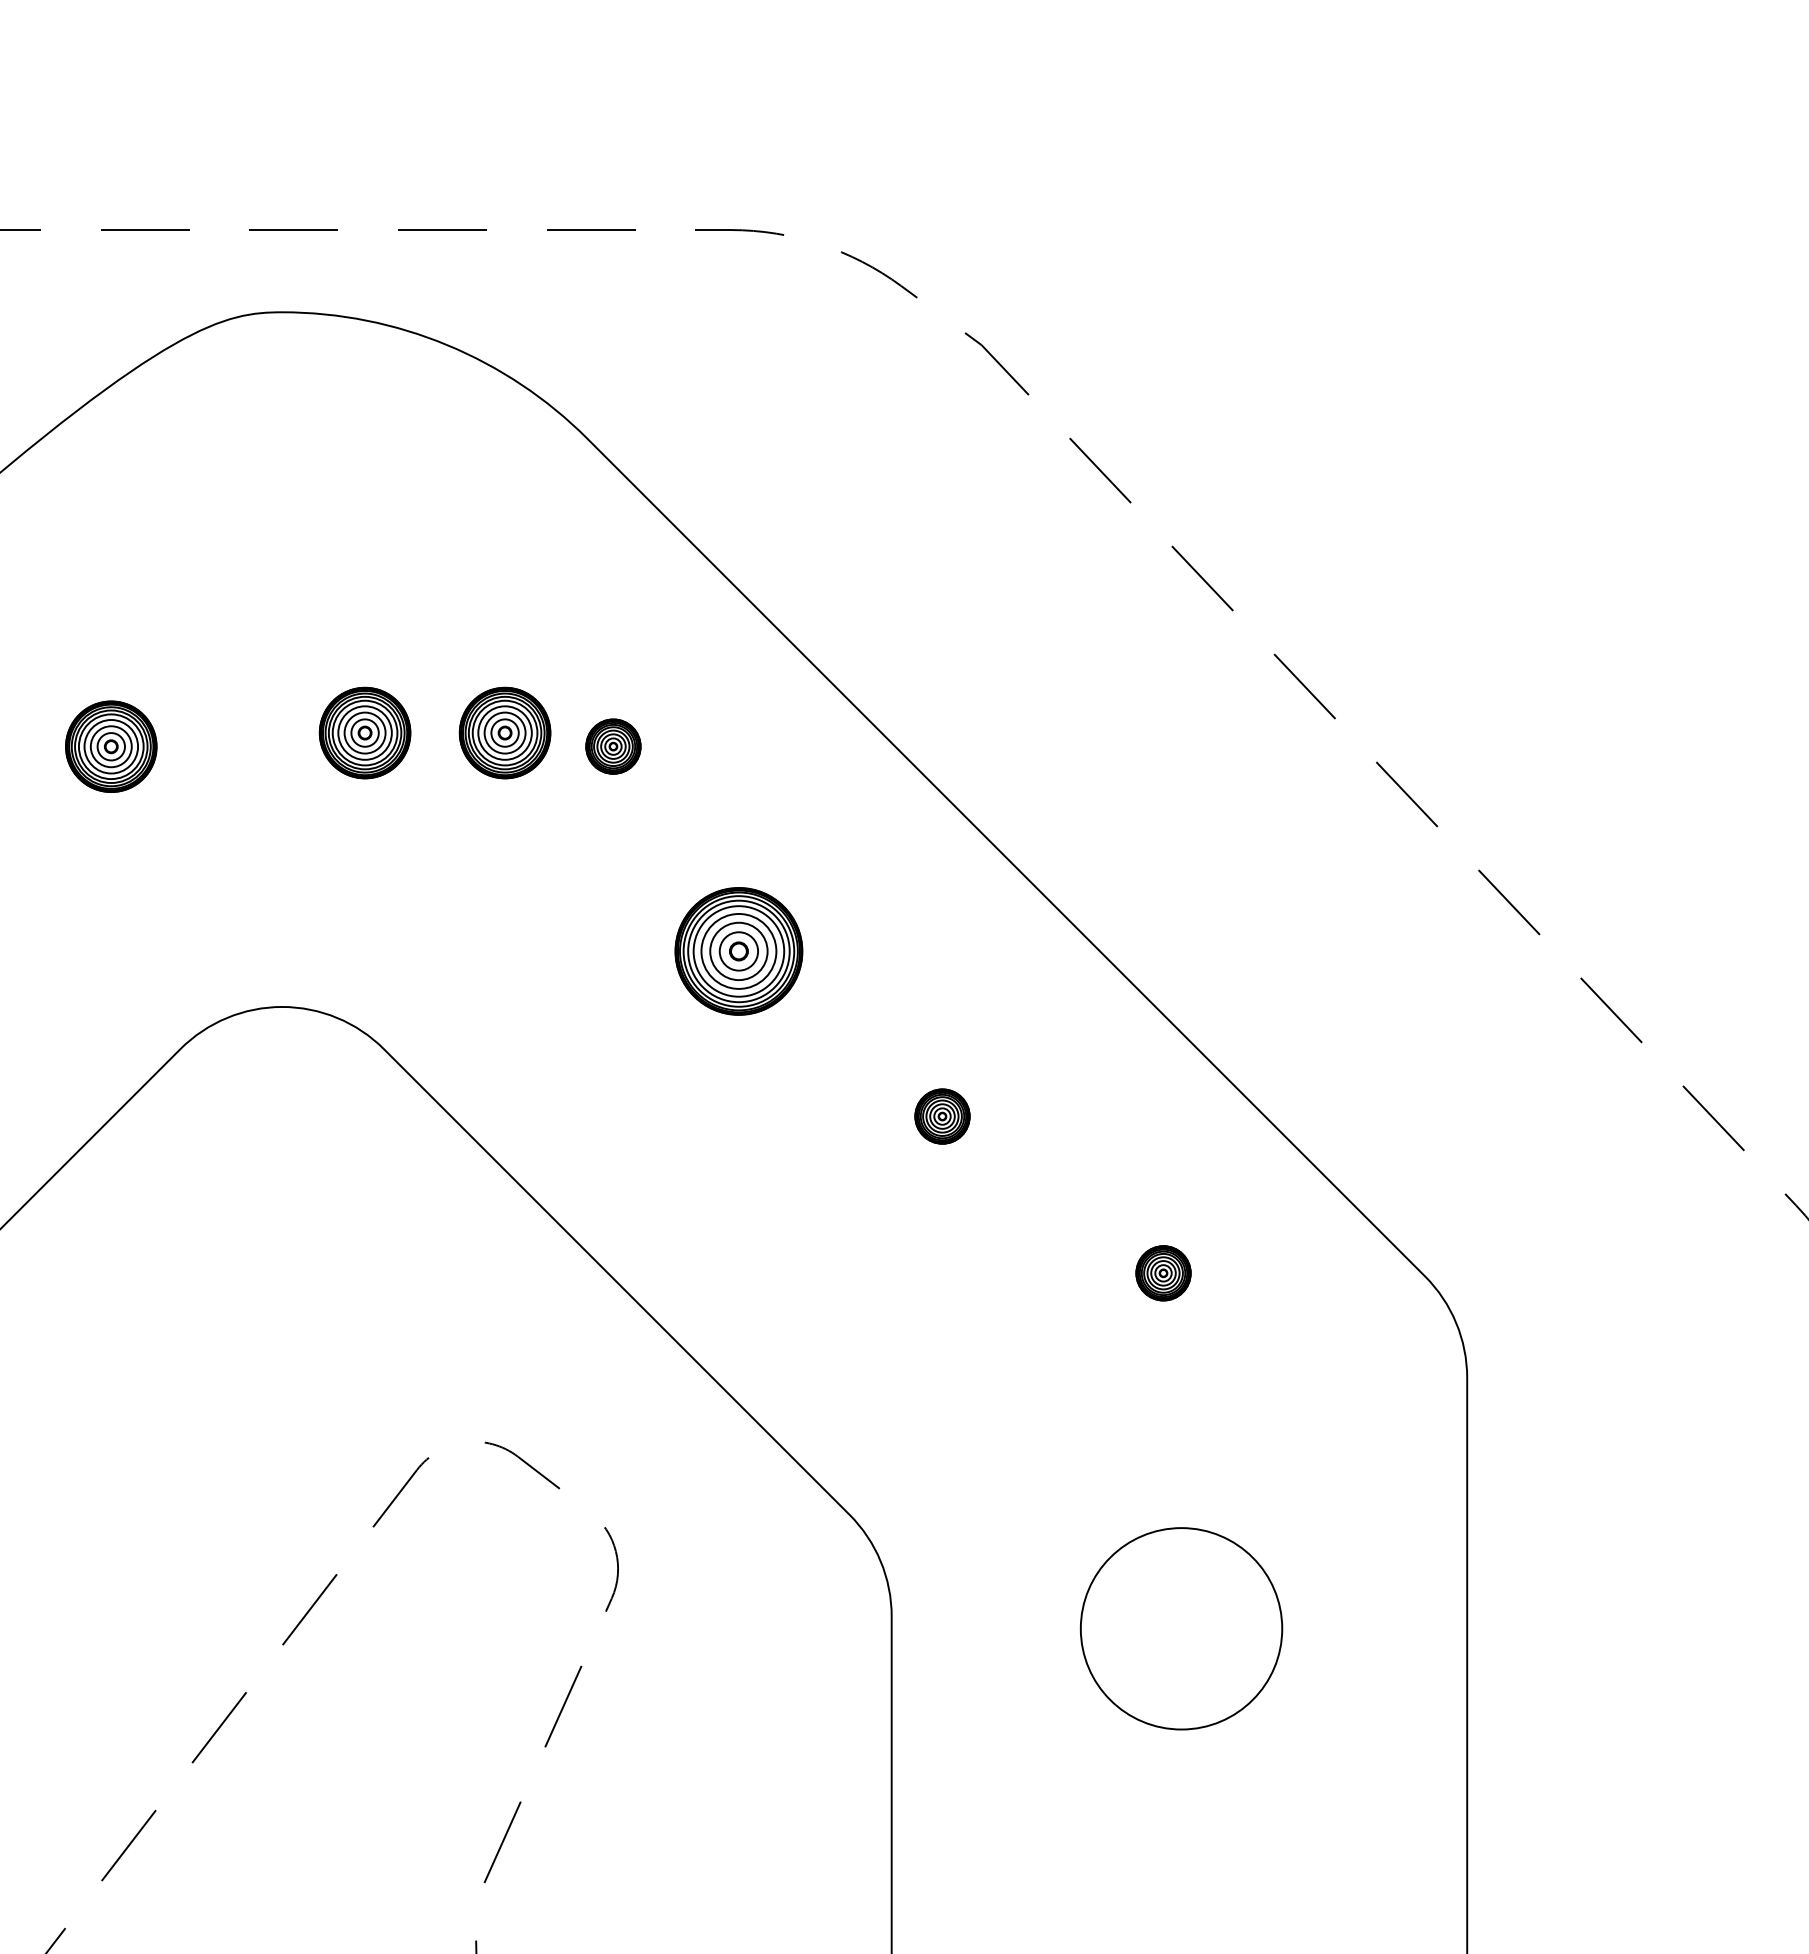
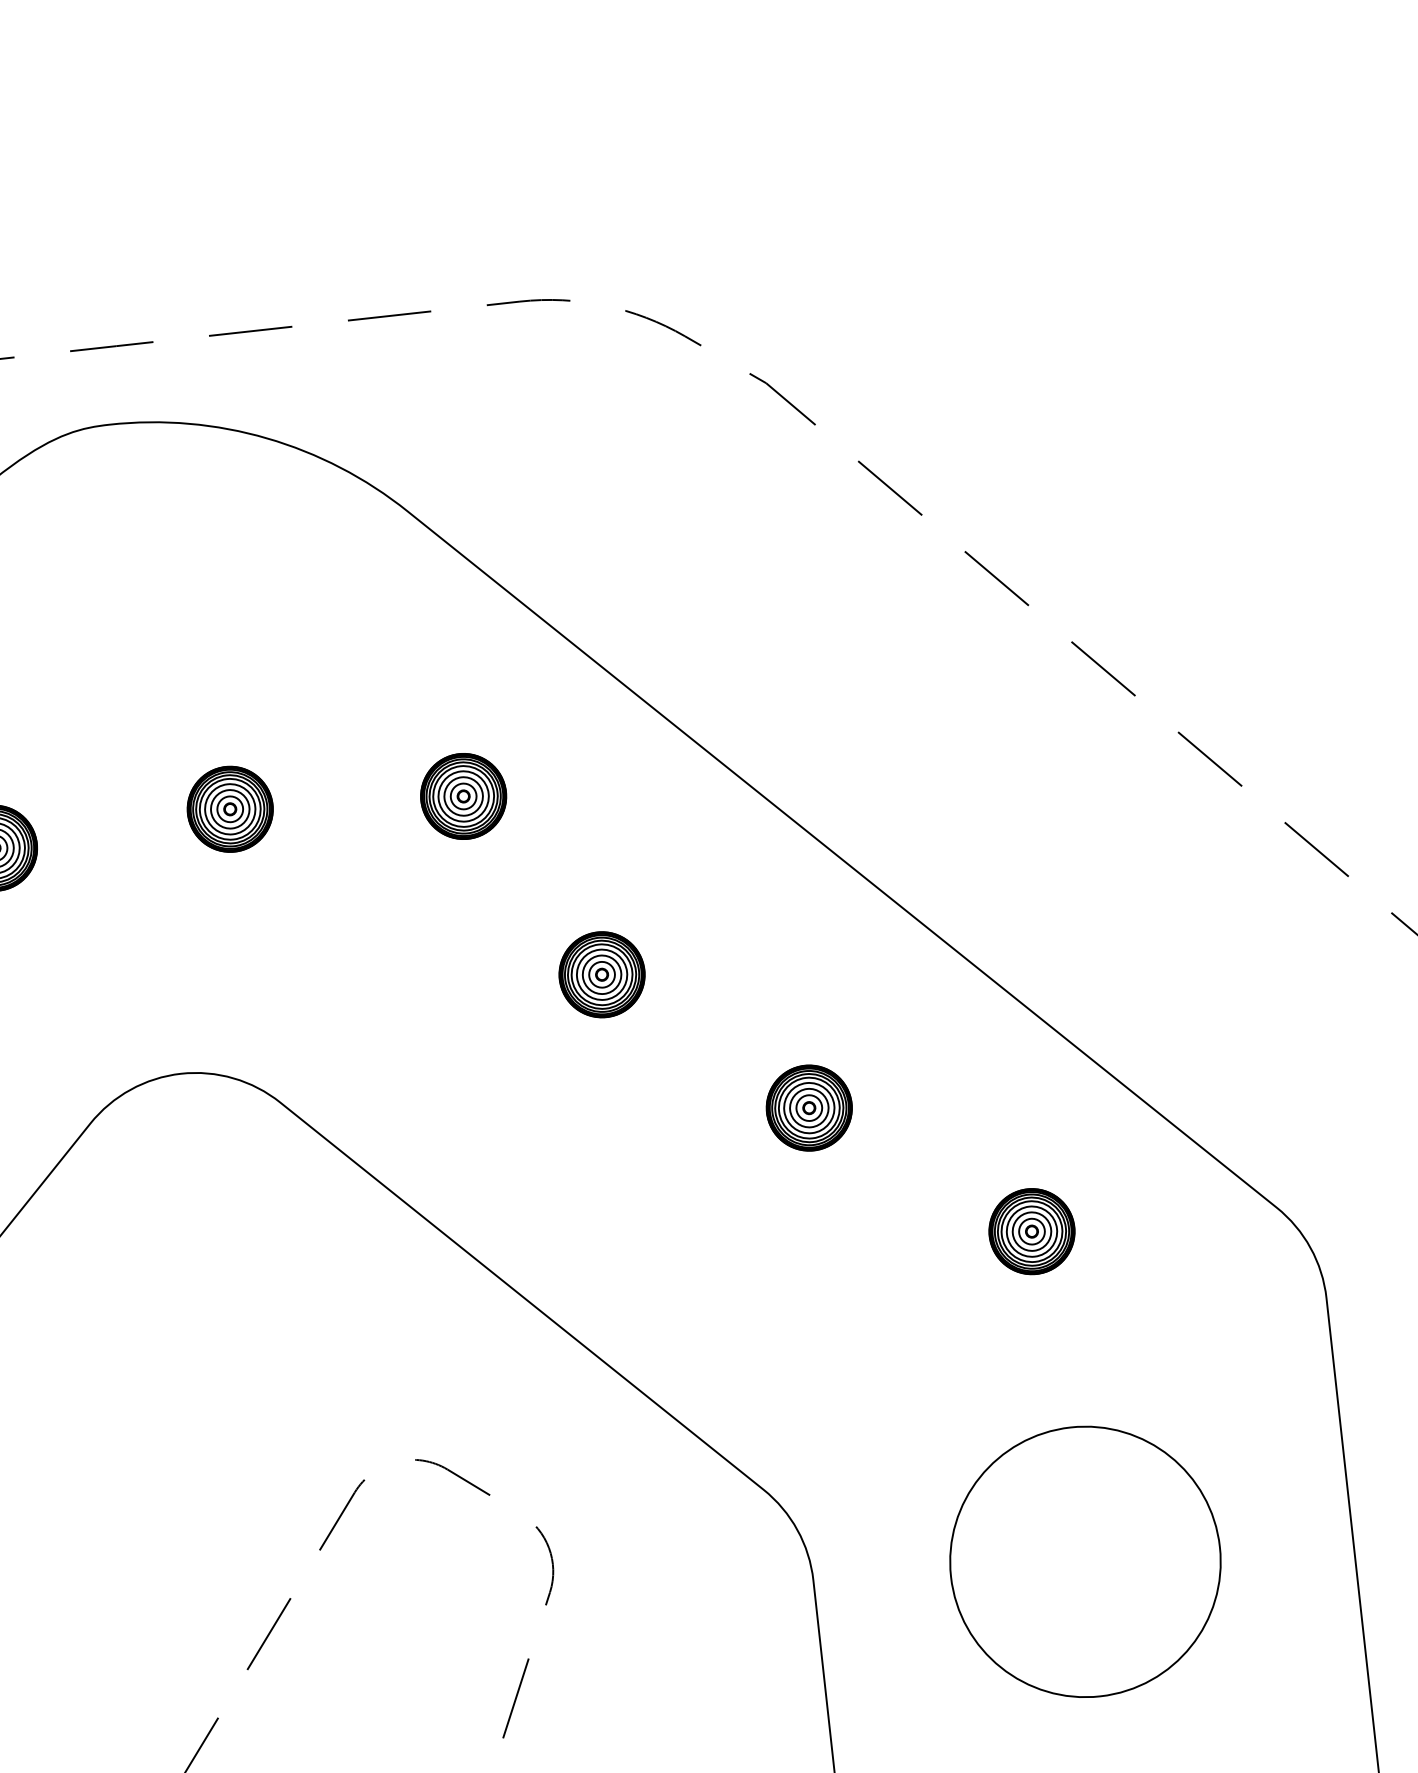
part: (504, 732) -> (360, 794), removed
part: (613, 746) -> (463, 796), size x1.67
part: (738, 951) -> (601, 974), size x0.71
part: (942, 1116) -> (809, 1107), size x1.67
part: (1163, 1273) -> (1031, 1231), size x1.67
part: (1181, 1628) -> (1085, 1561), size x1.43

